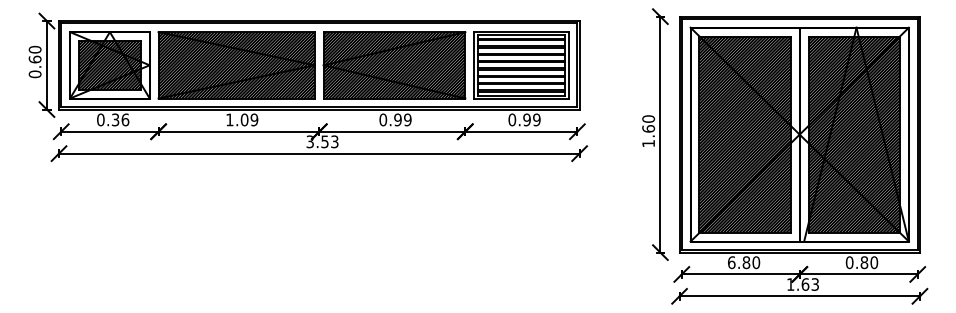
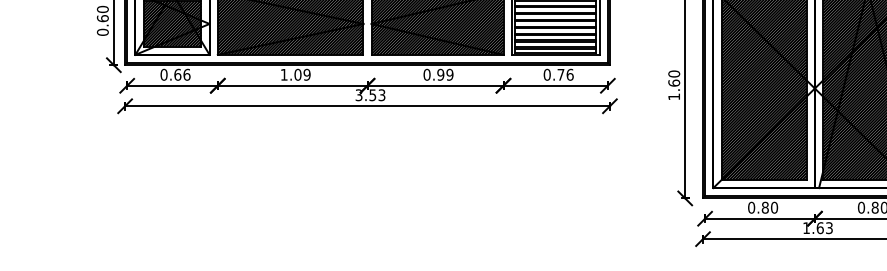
text: (115, 119) -> (177, 74), 0.36 -> 0.66
text: (531, 119) -> (565, 74), 0.99 -> 0.76
text: (731, 262) -> (751, 207), 6.80 -> 0.80

